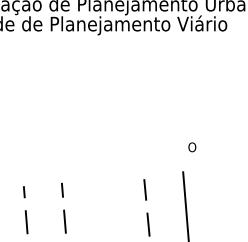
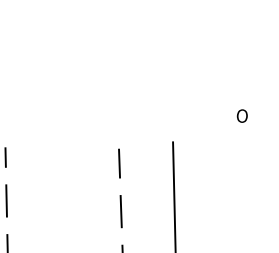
text: (192, 147) -> (242, 116), moved

